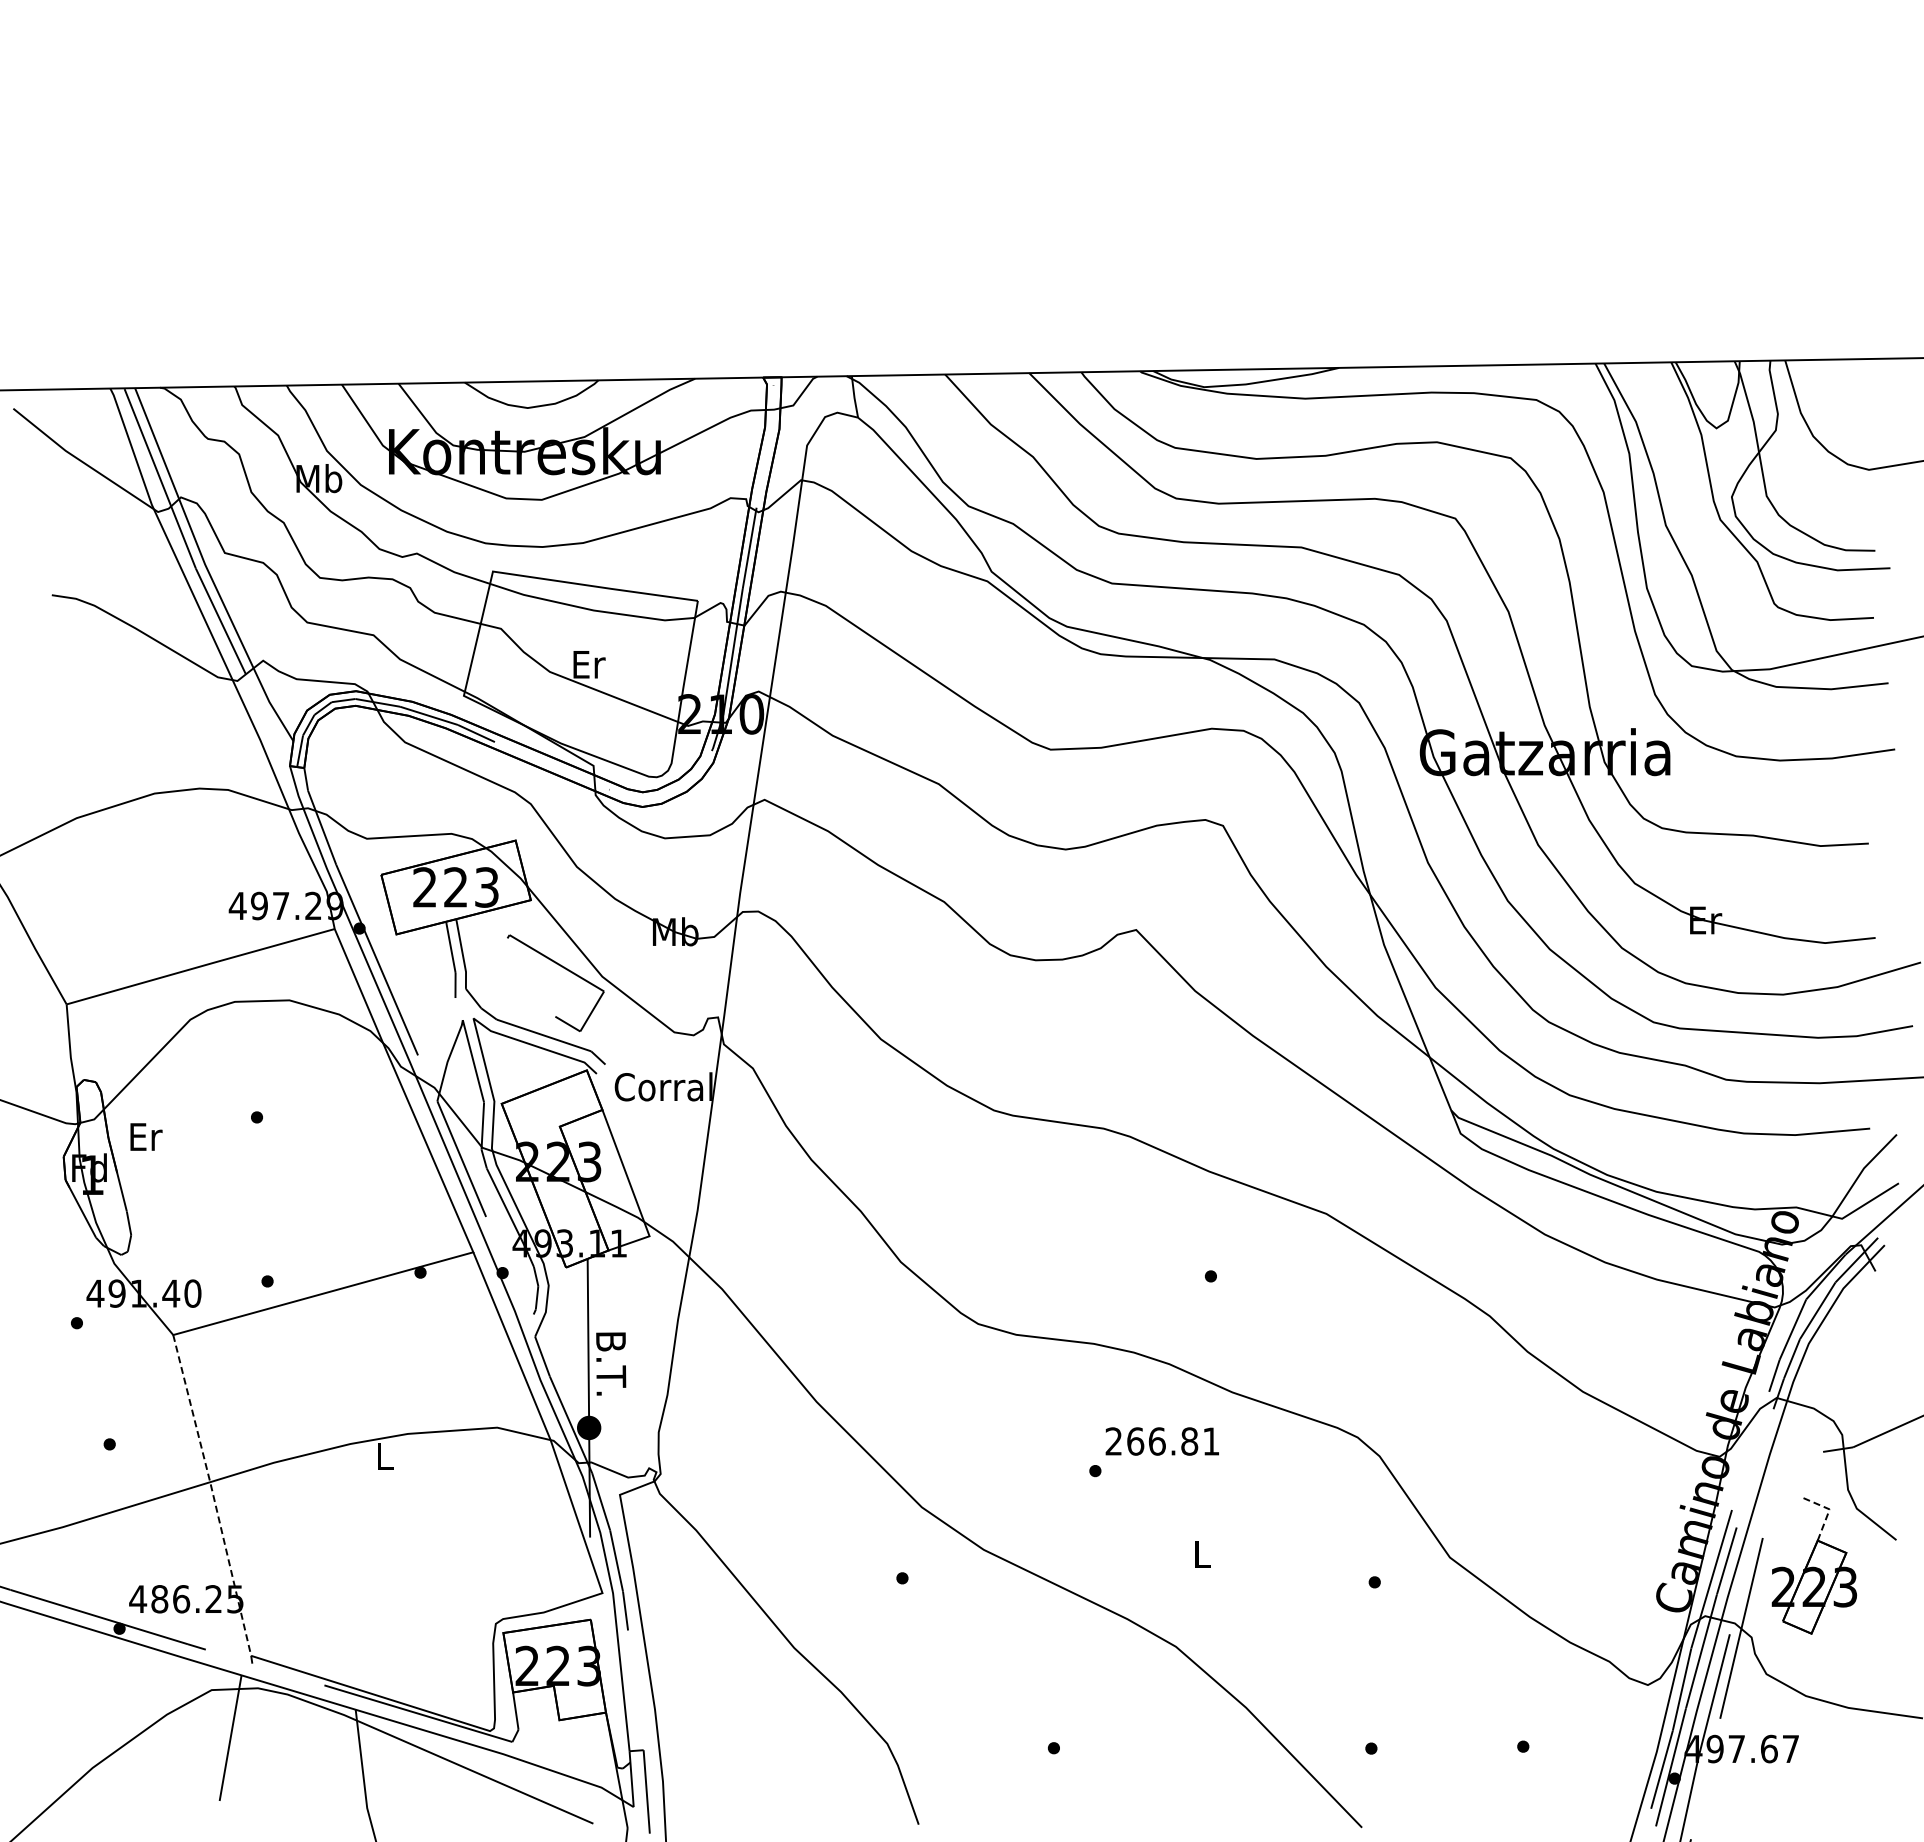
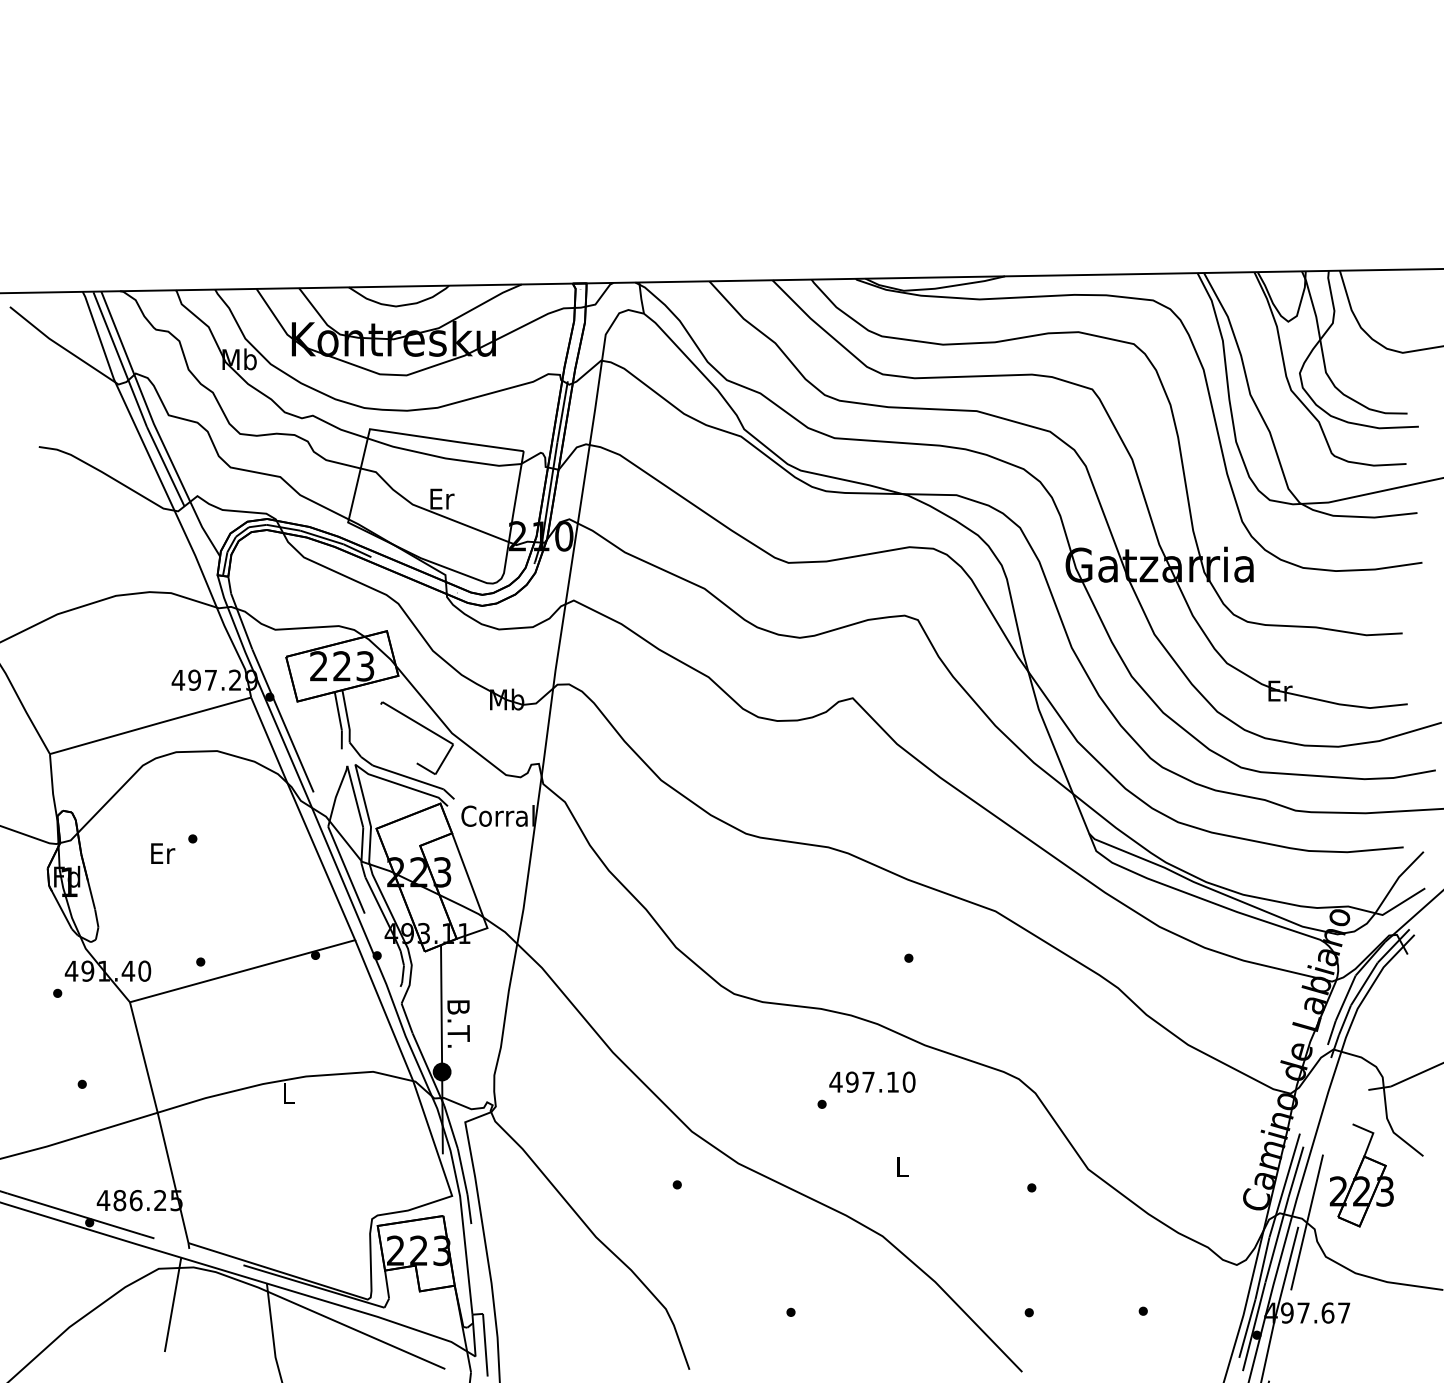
text: (146, 1136) -> (163, 853), moved
text: (1161, 1441) -> (871, 1082), 266.81 -> 497.10
line: (213, 1494) -> (160, 1121), dashed -> solid
line: (1829, 1510) -> (1373, 1133), dashed -> solid

